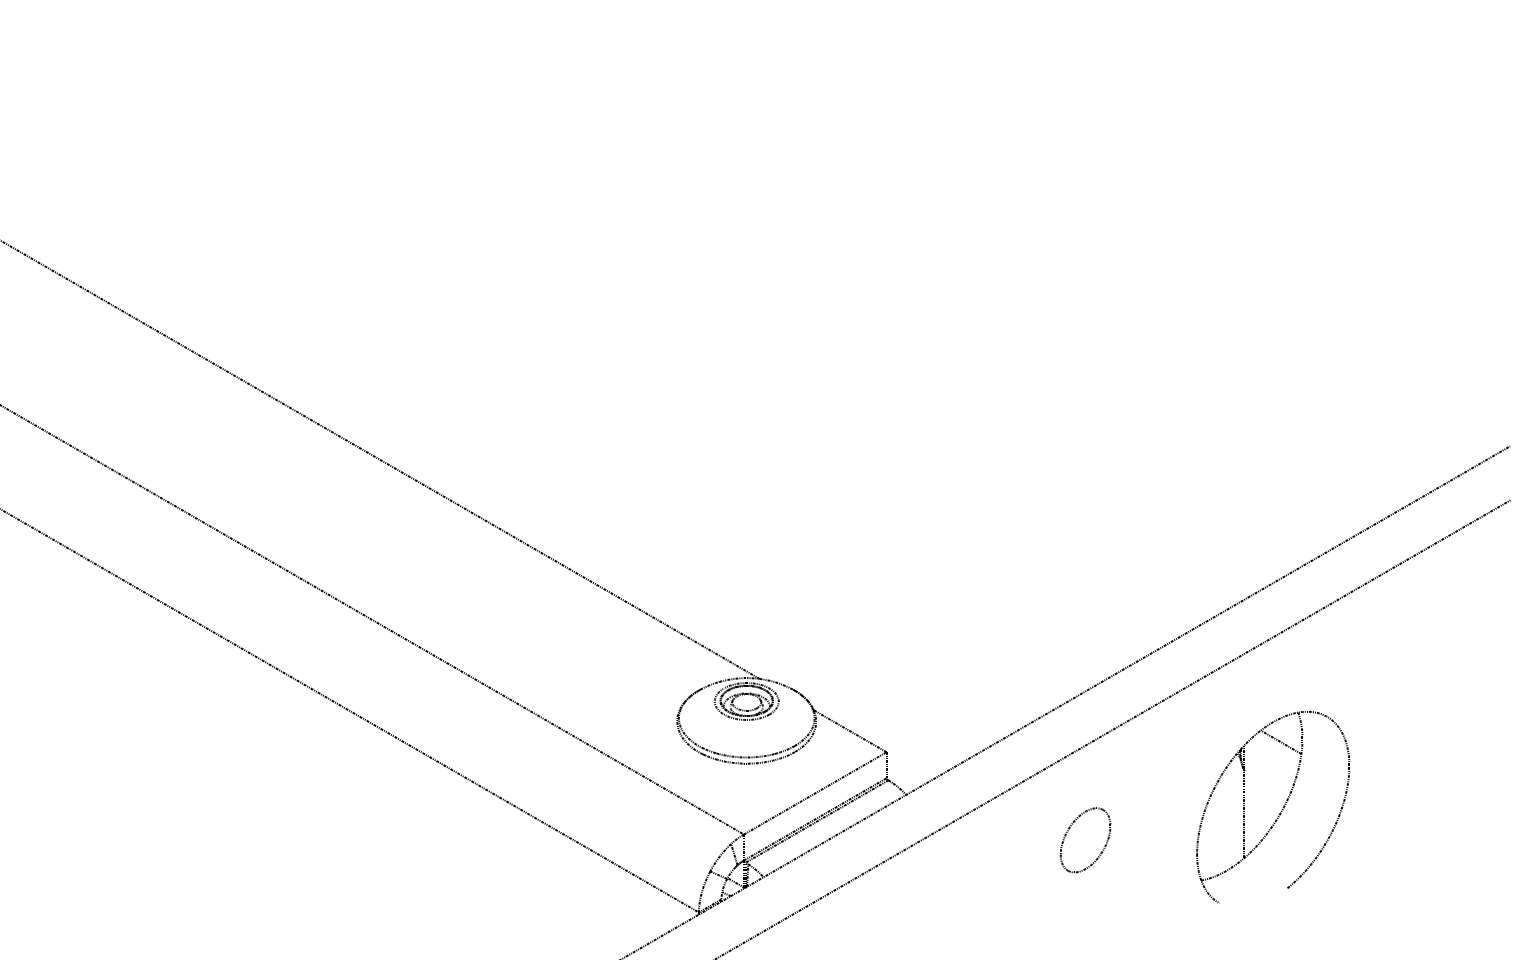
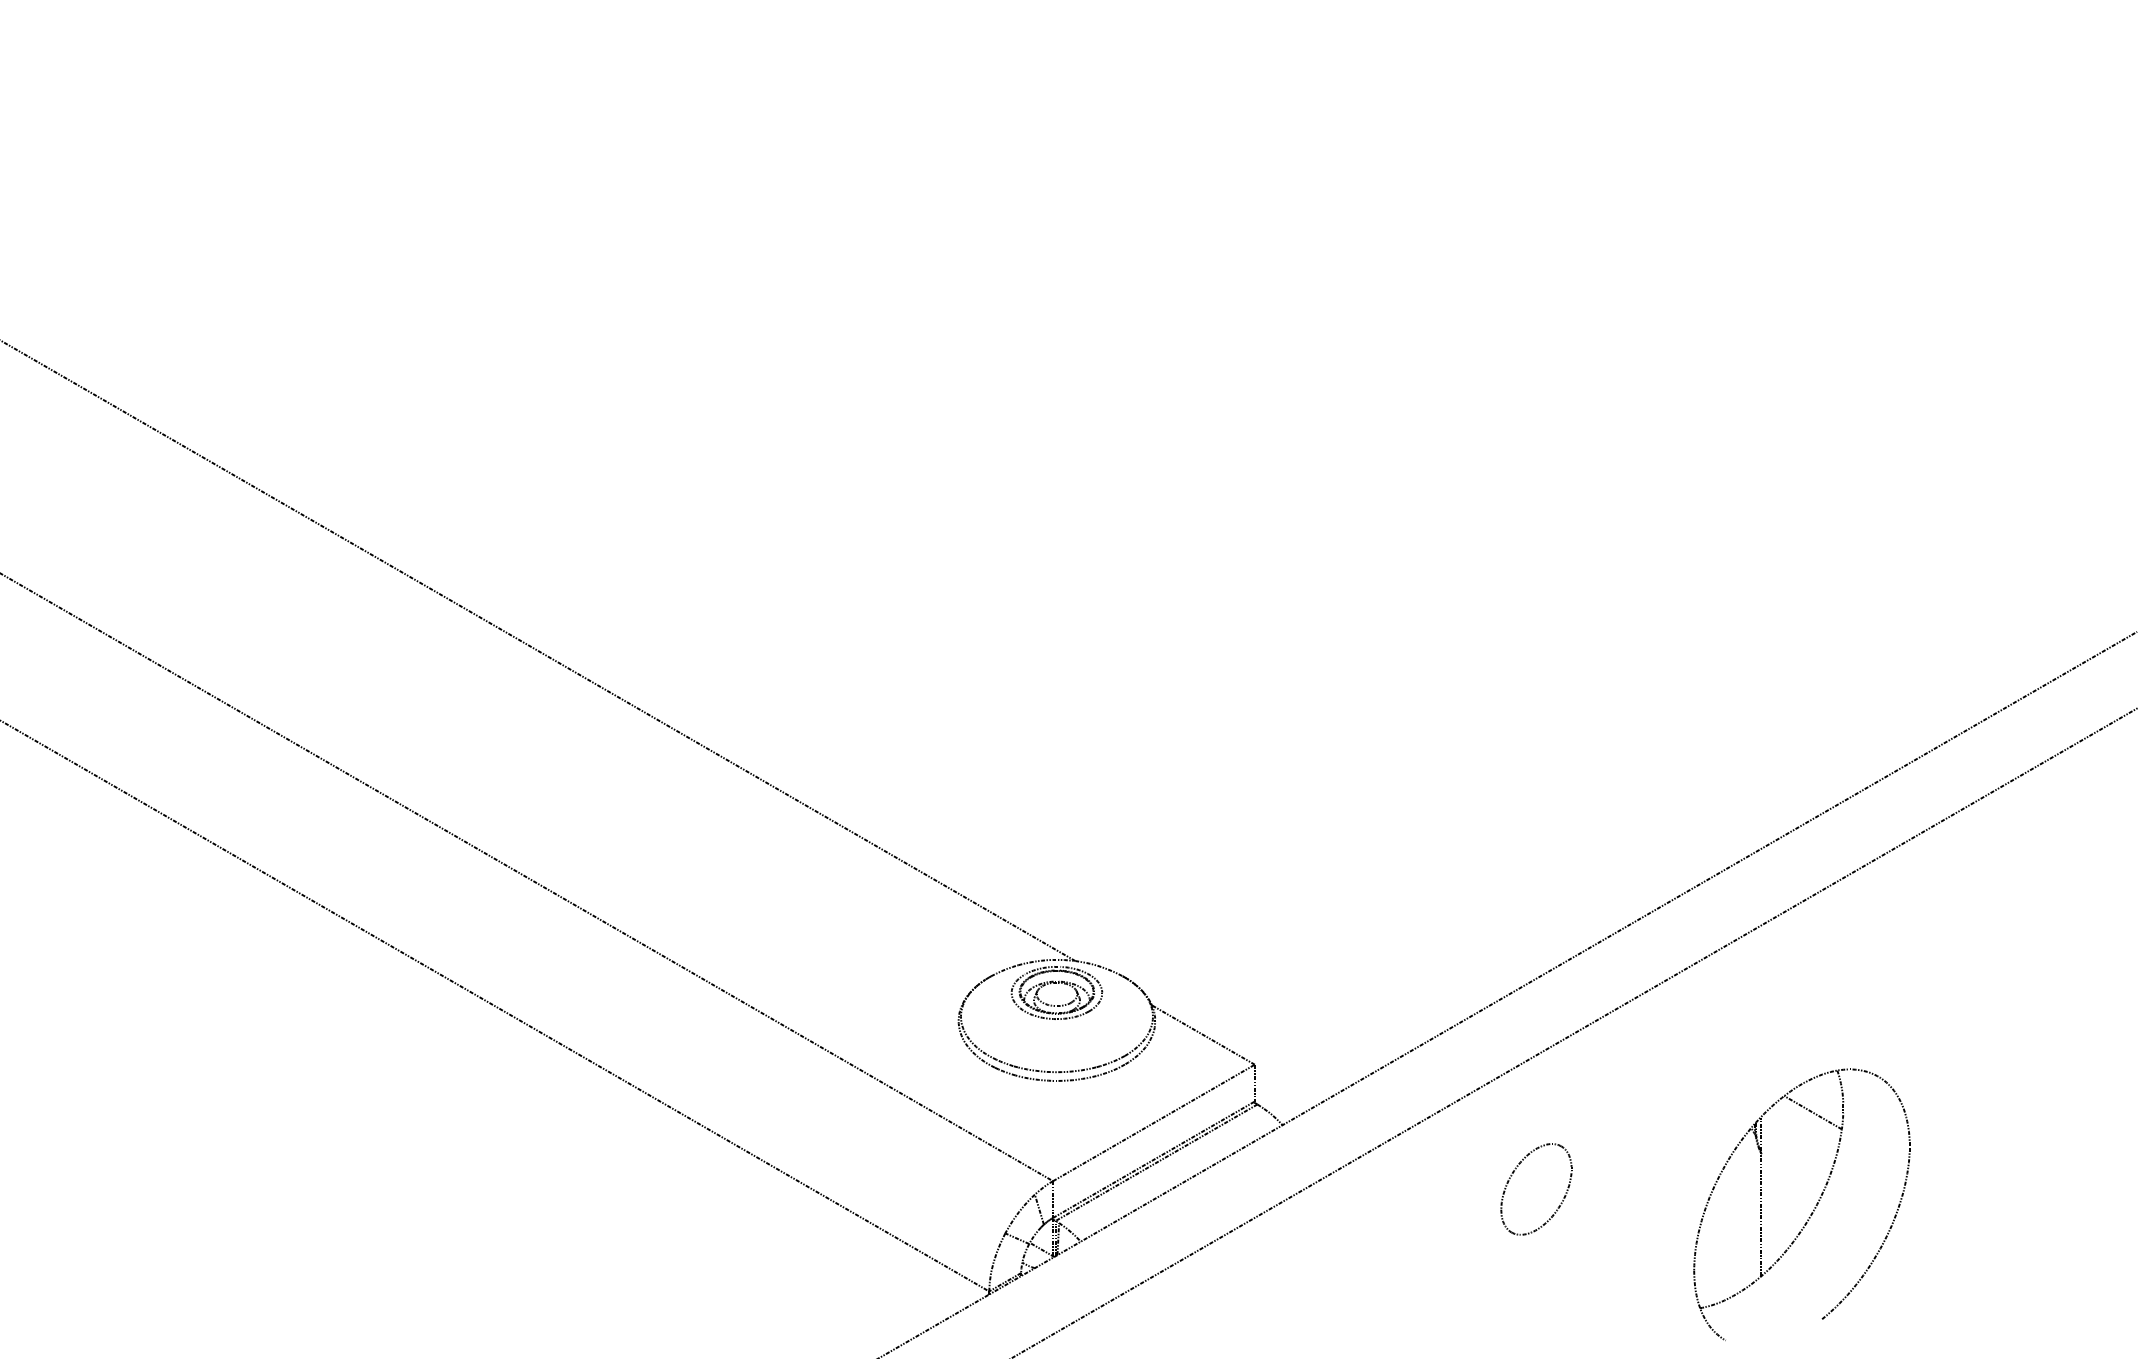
part: (1279, 812) -> (1811, 1212), moved

